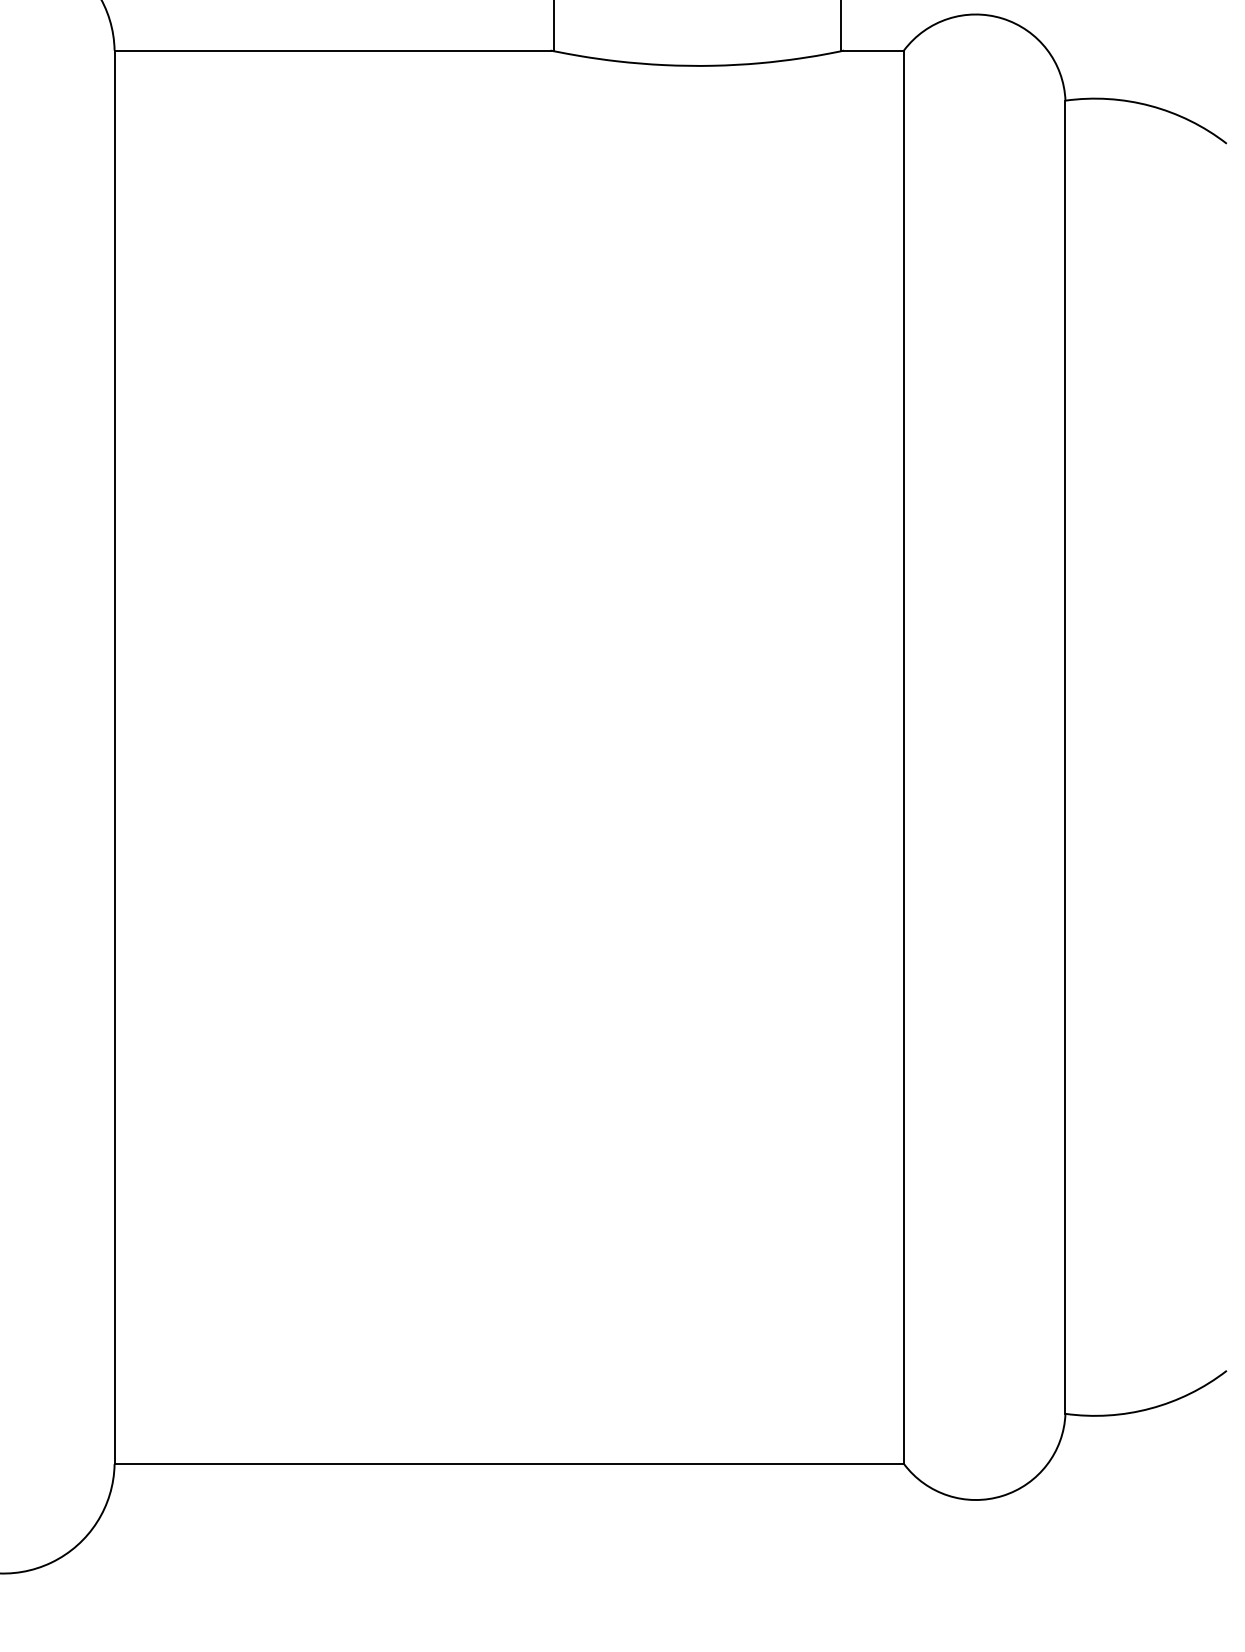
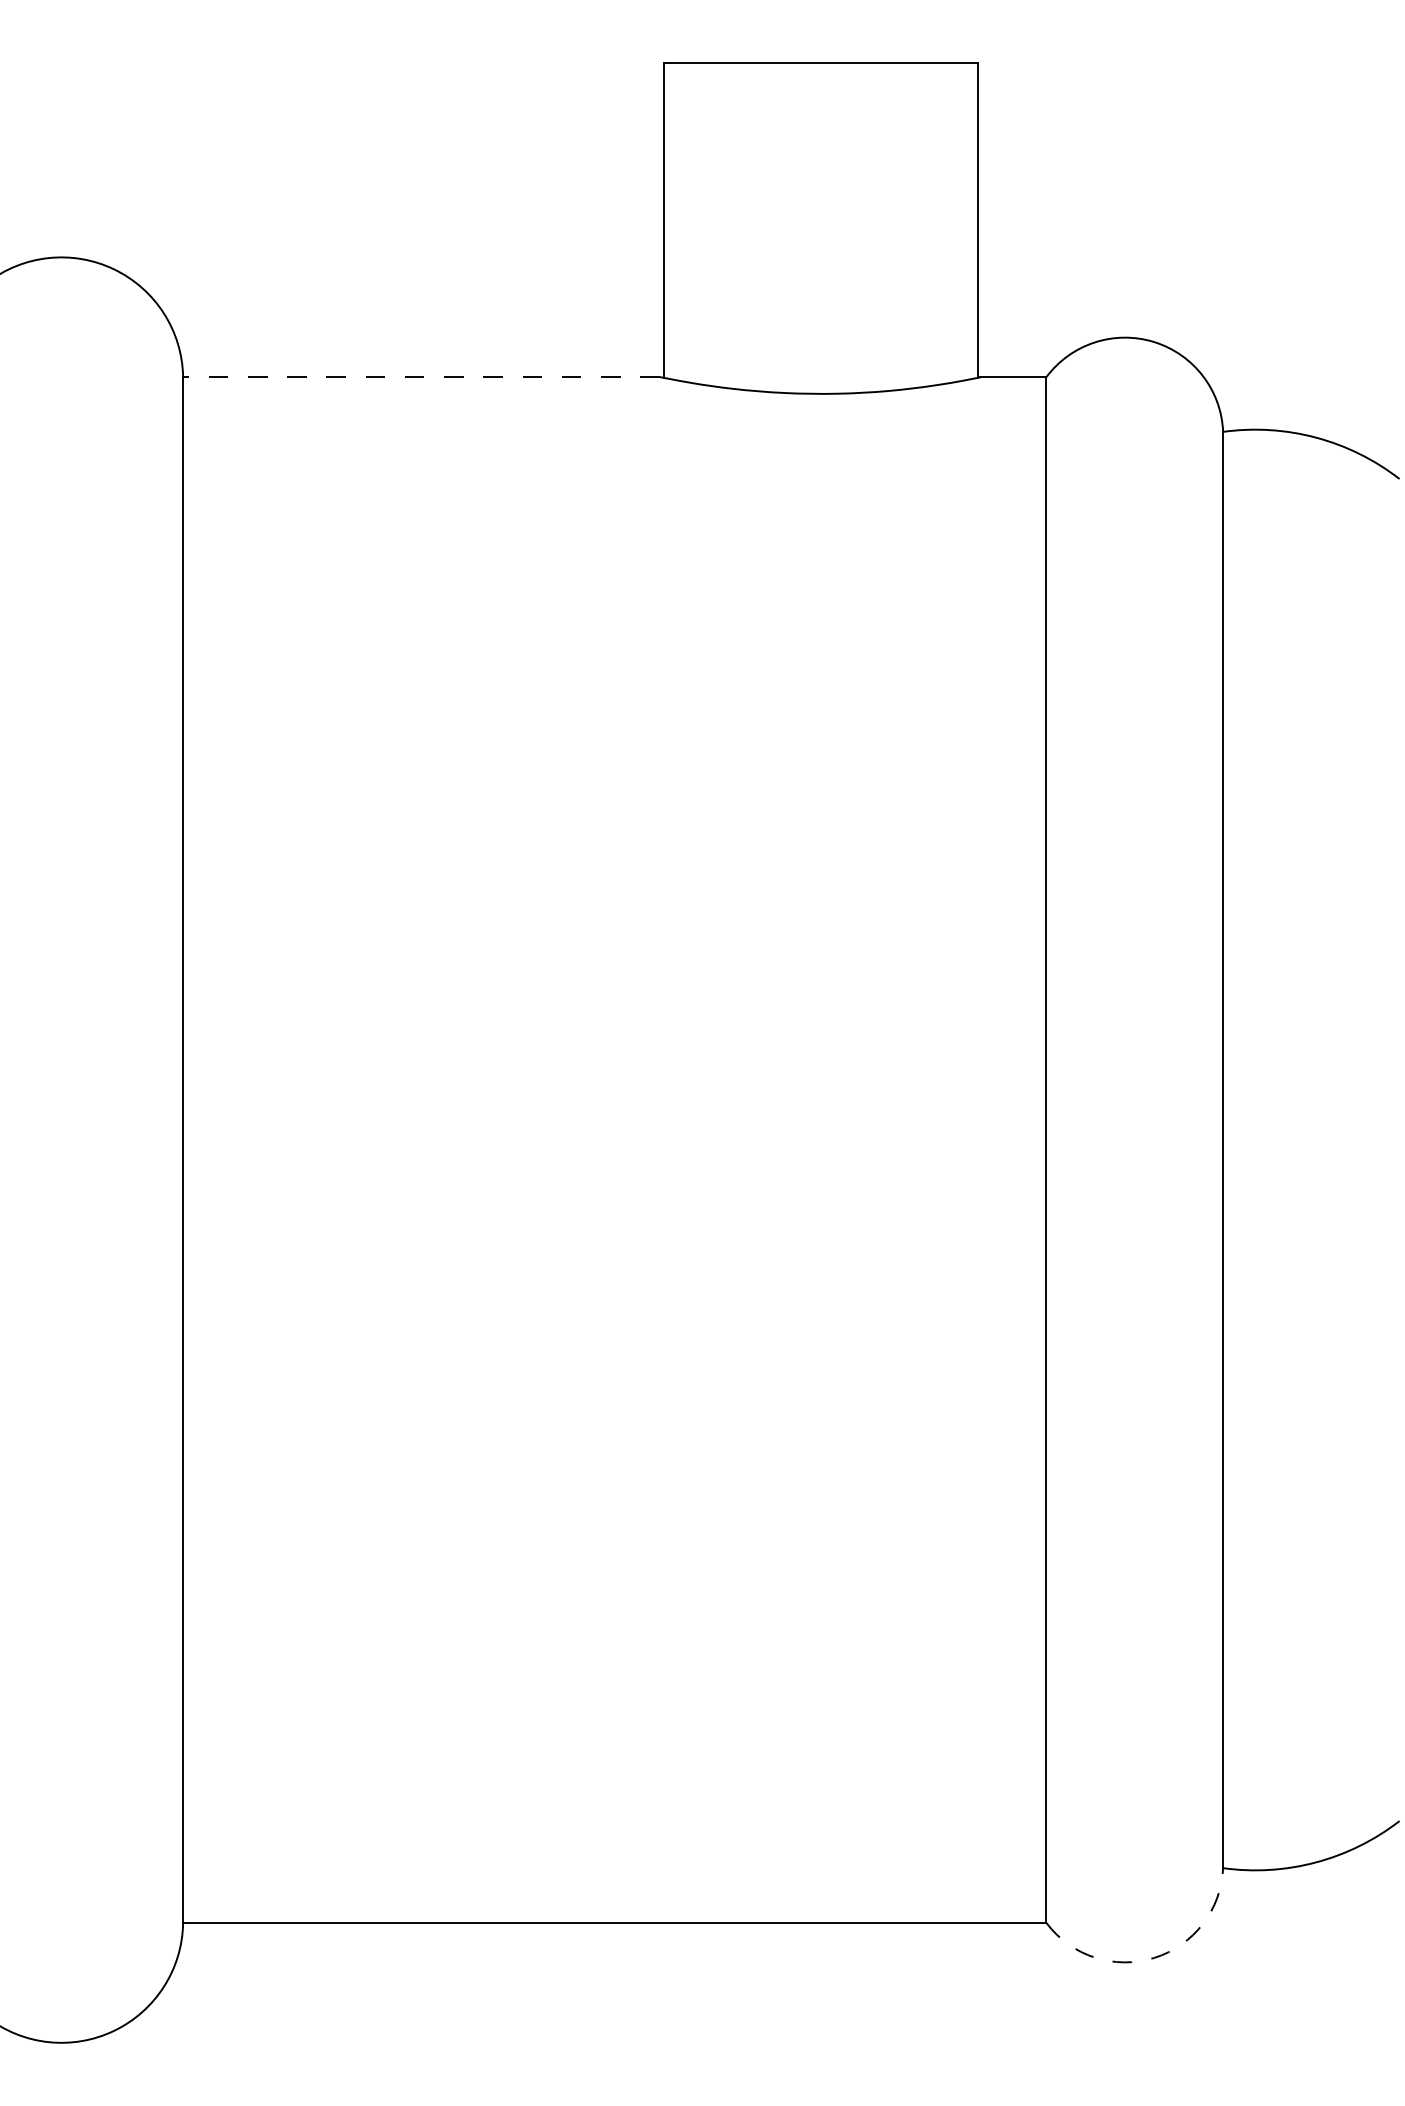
line: (332, 50) -> (421, 377), solid -> dashed
arc: (1002, 1495) -> (1154, 1957), solid -> dashed

